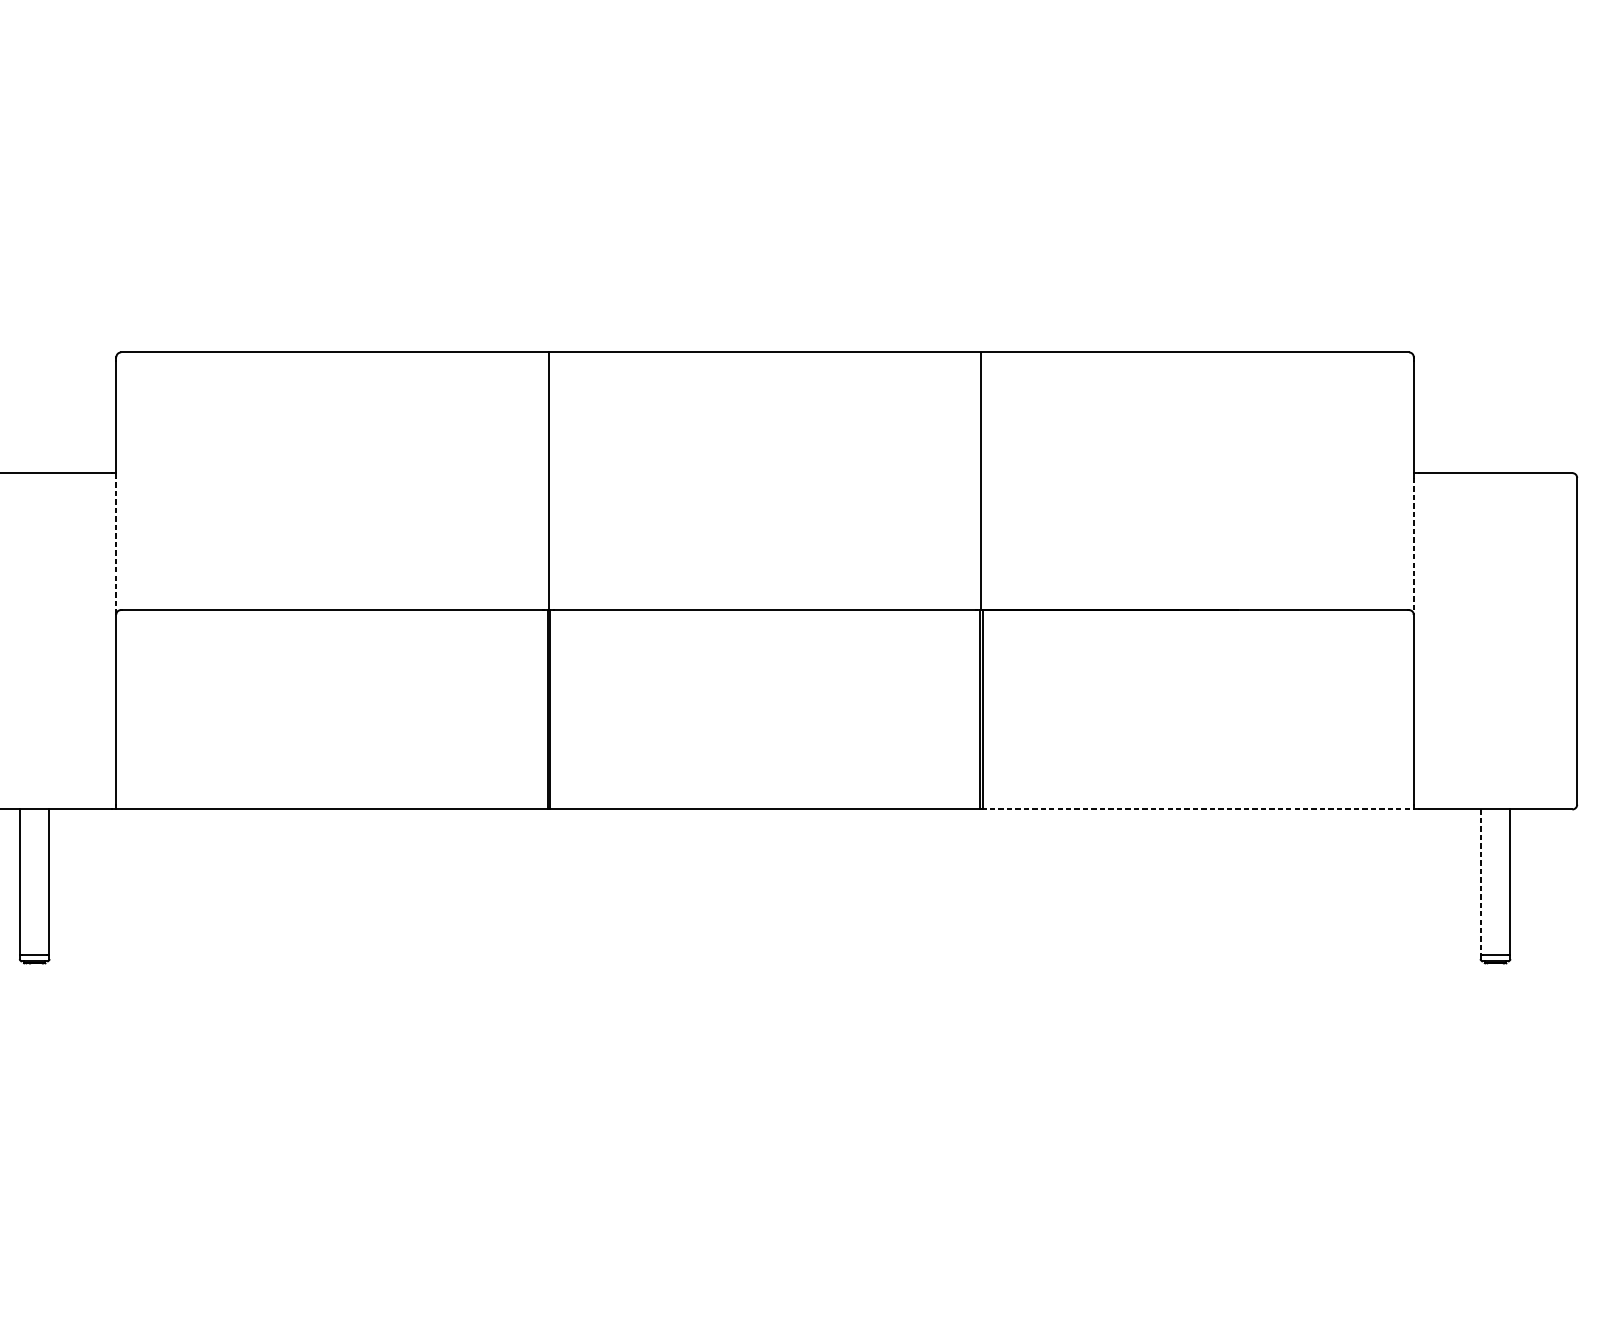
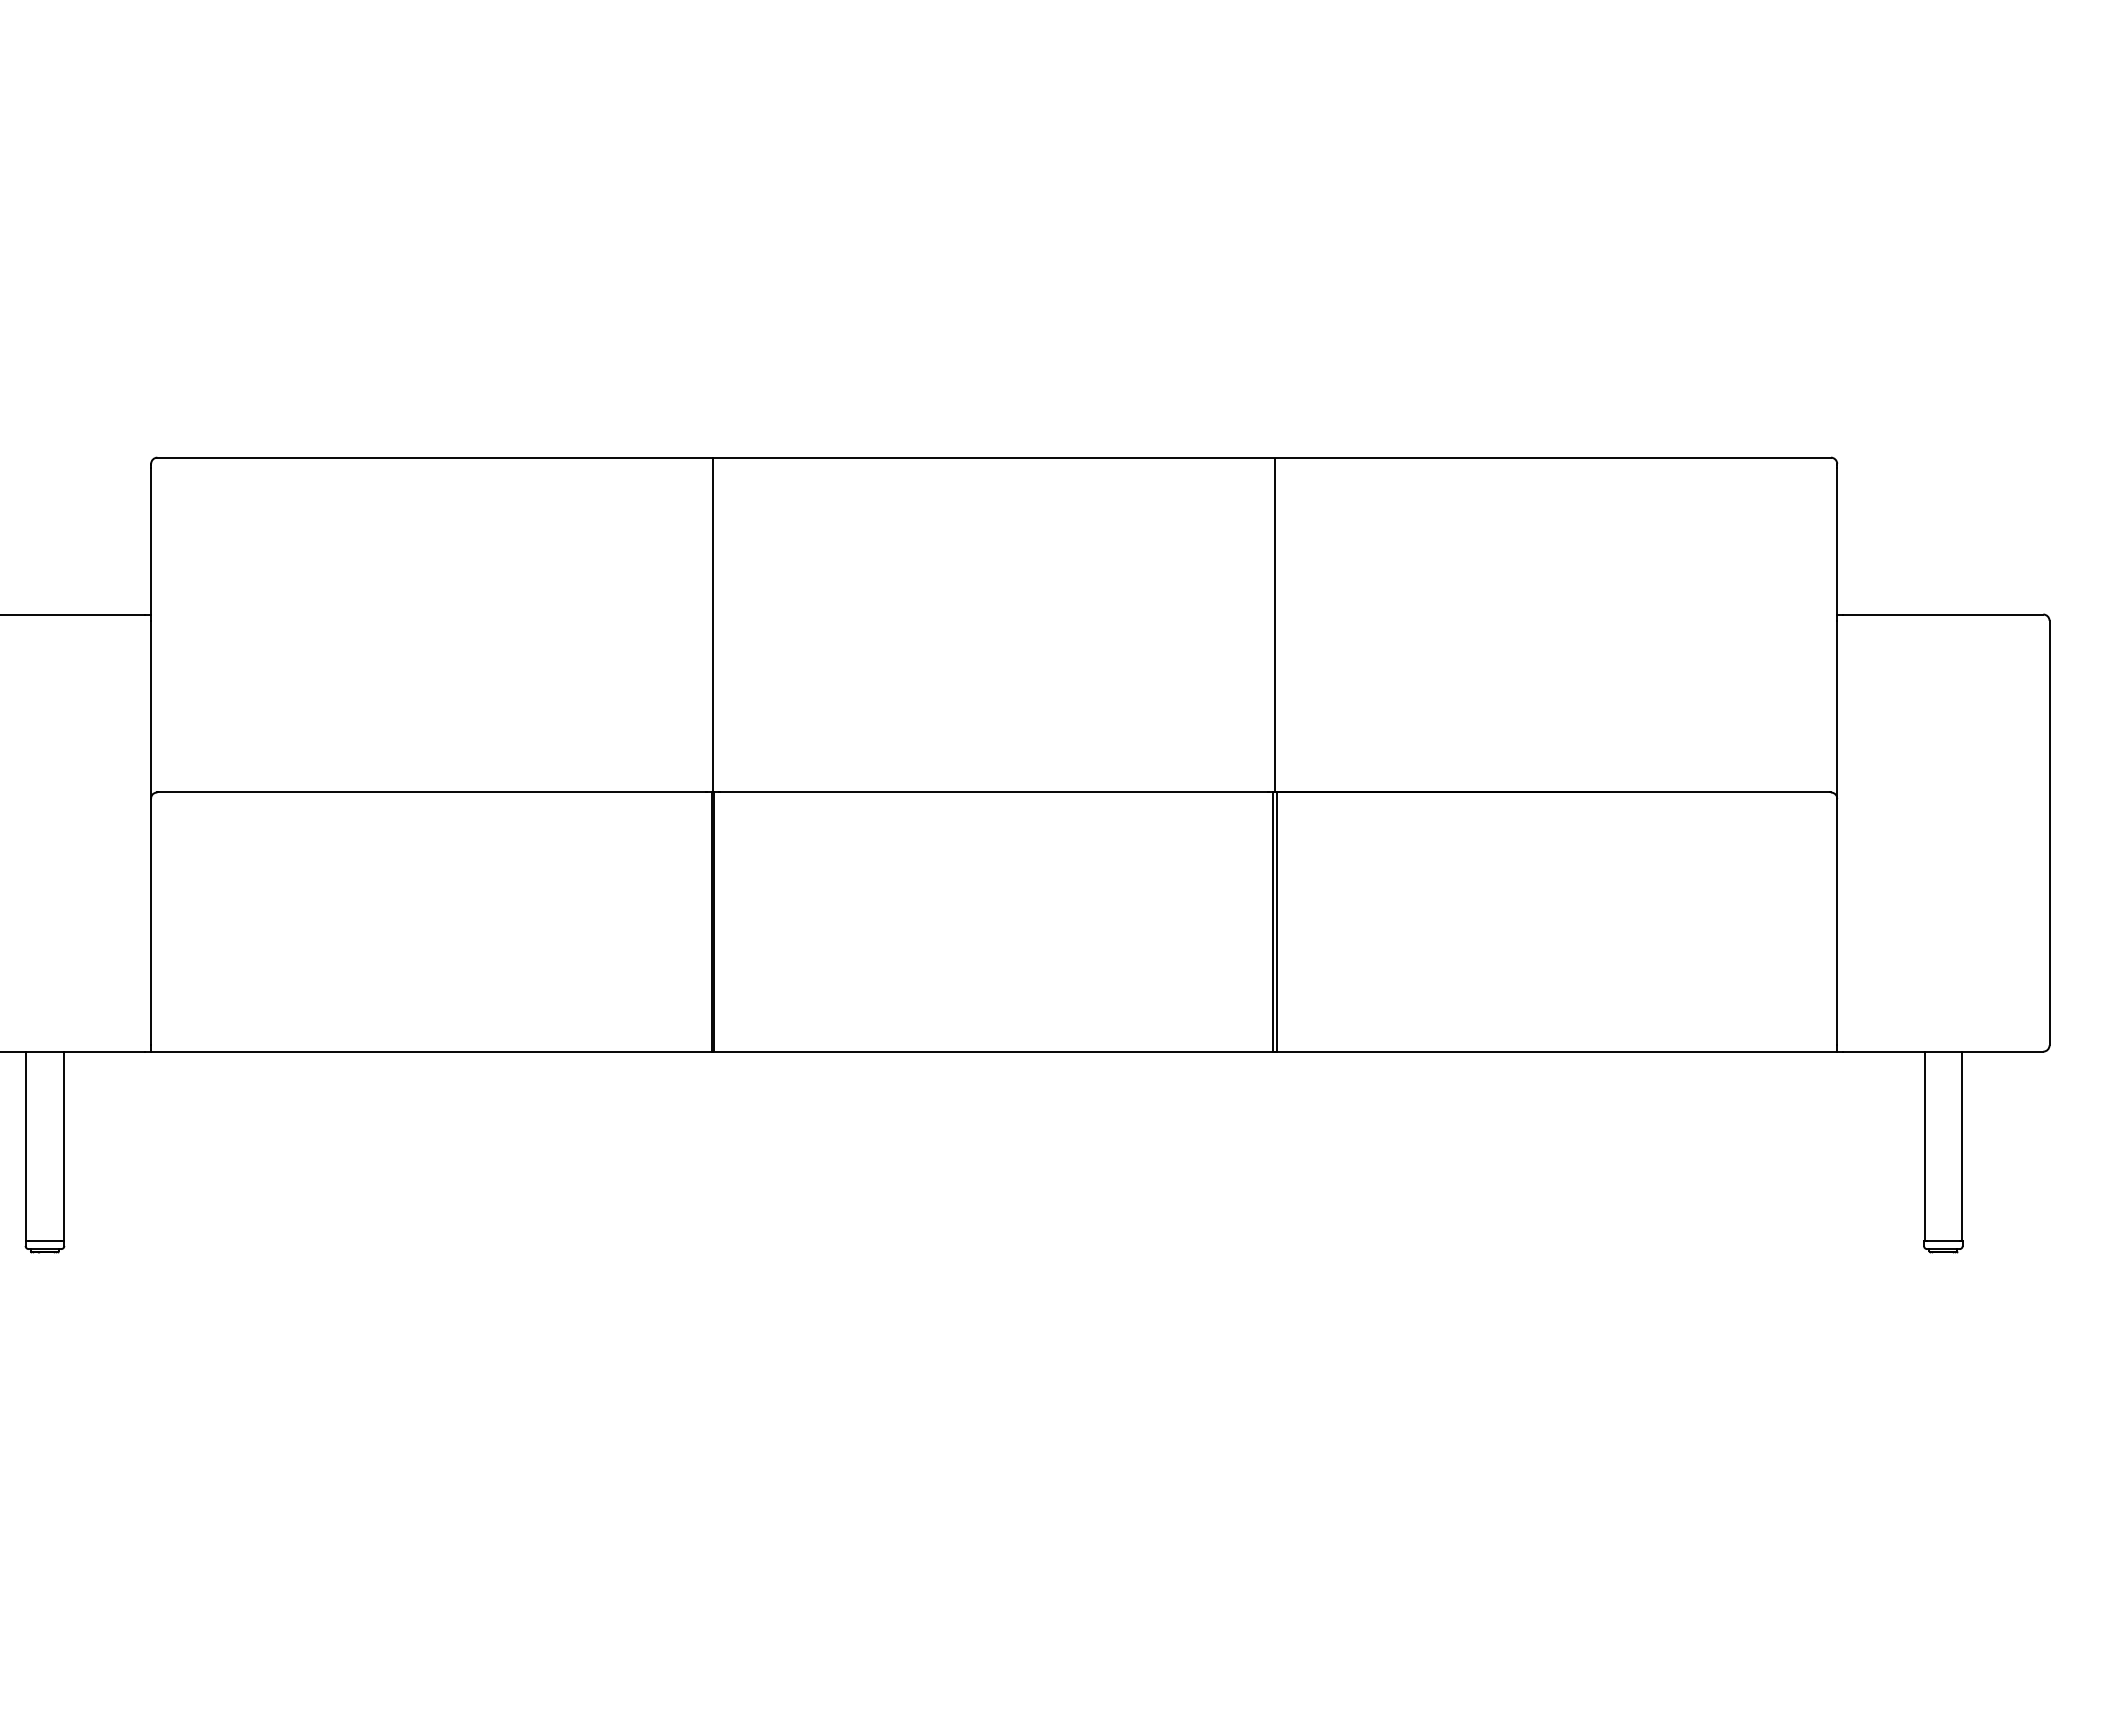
line: (116, 546) -> (151, 709), dashed -> solid
line: (1414, 546) -> (1837, 709), dashed -> solid
line: (1197, 809) -> (1556, 1051), dashed -> solid
line: (1480, 882) -> (1924, 1146), dashed -> solid

